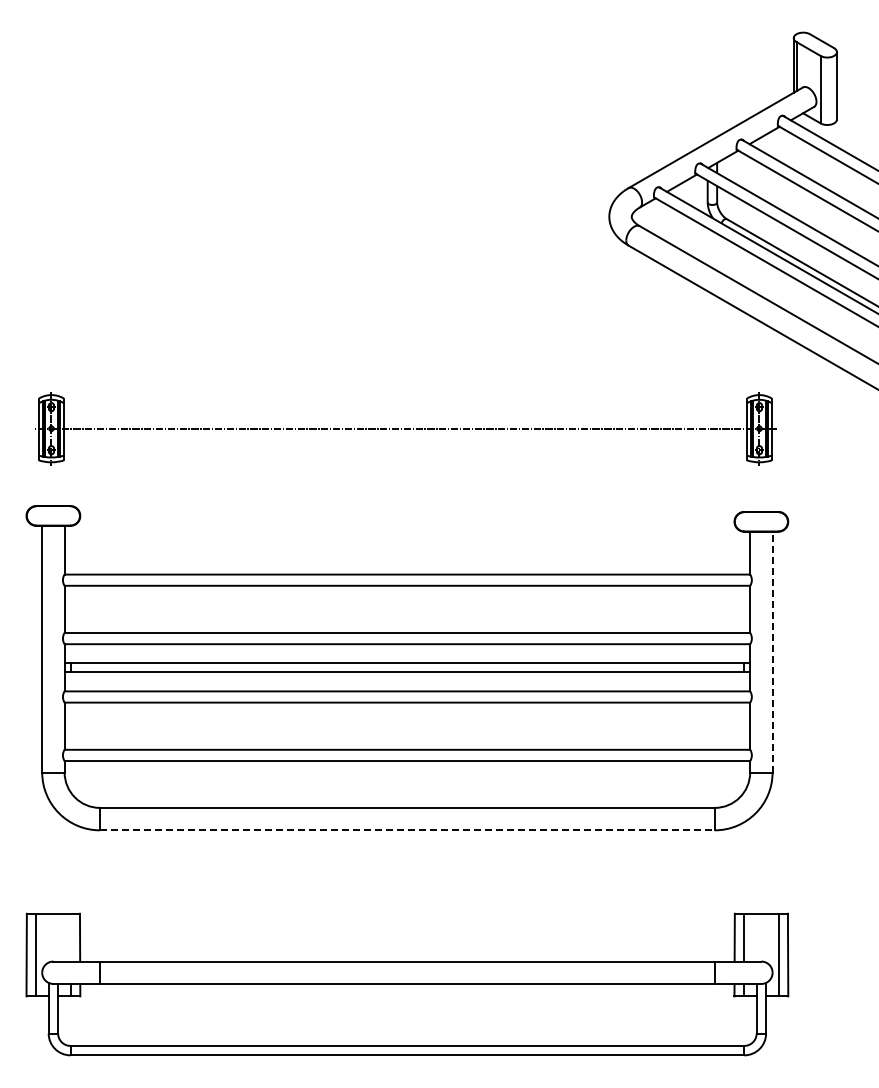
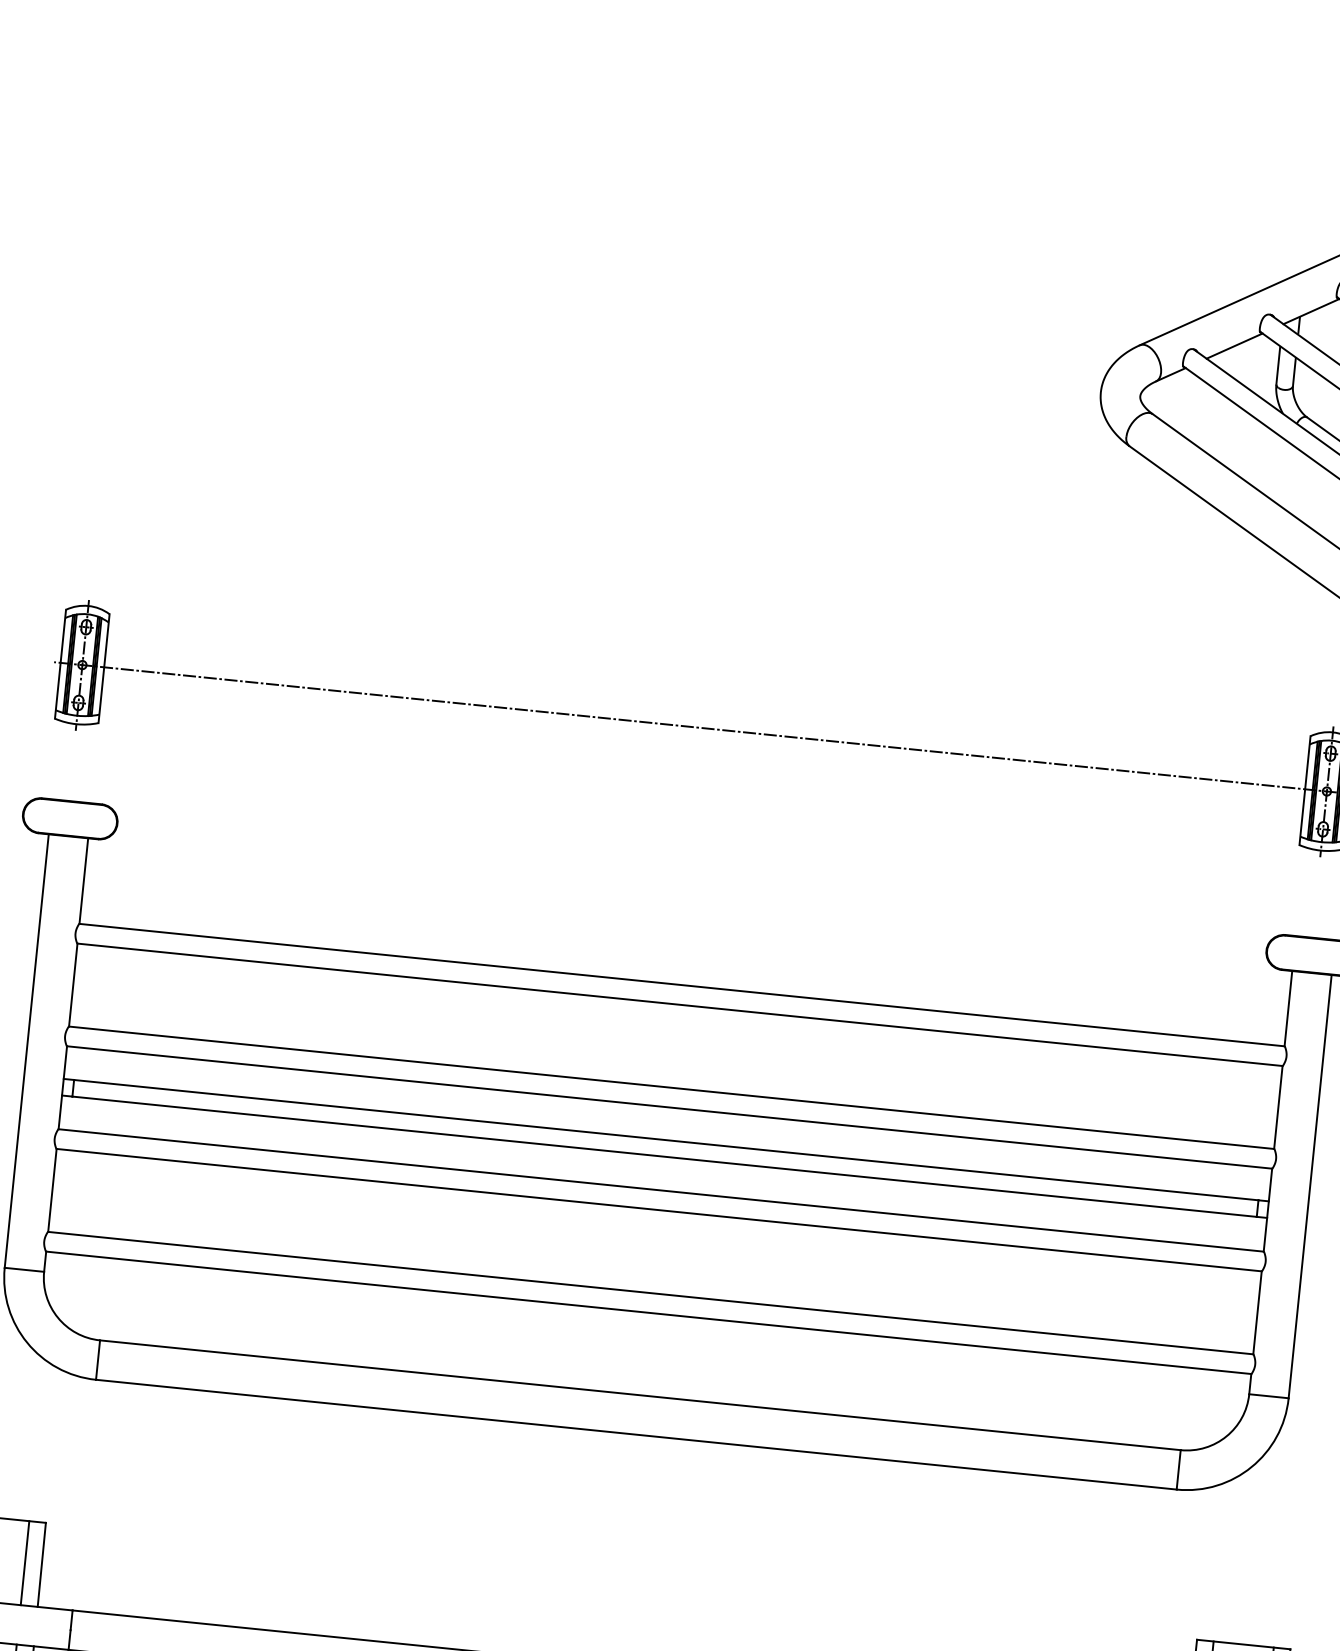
line: (772, 651) -> (1310, 1185), dashed -> solid
line: (407, 830) -> (636, 1434), dashed -> solid
line: (70, 937) -> (25, 1562), added

